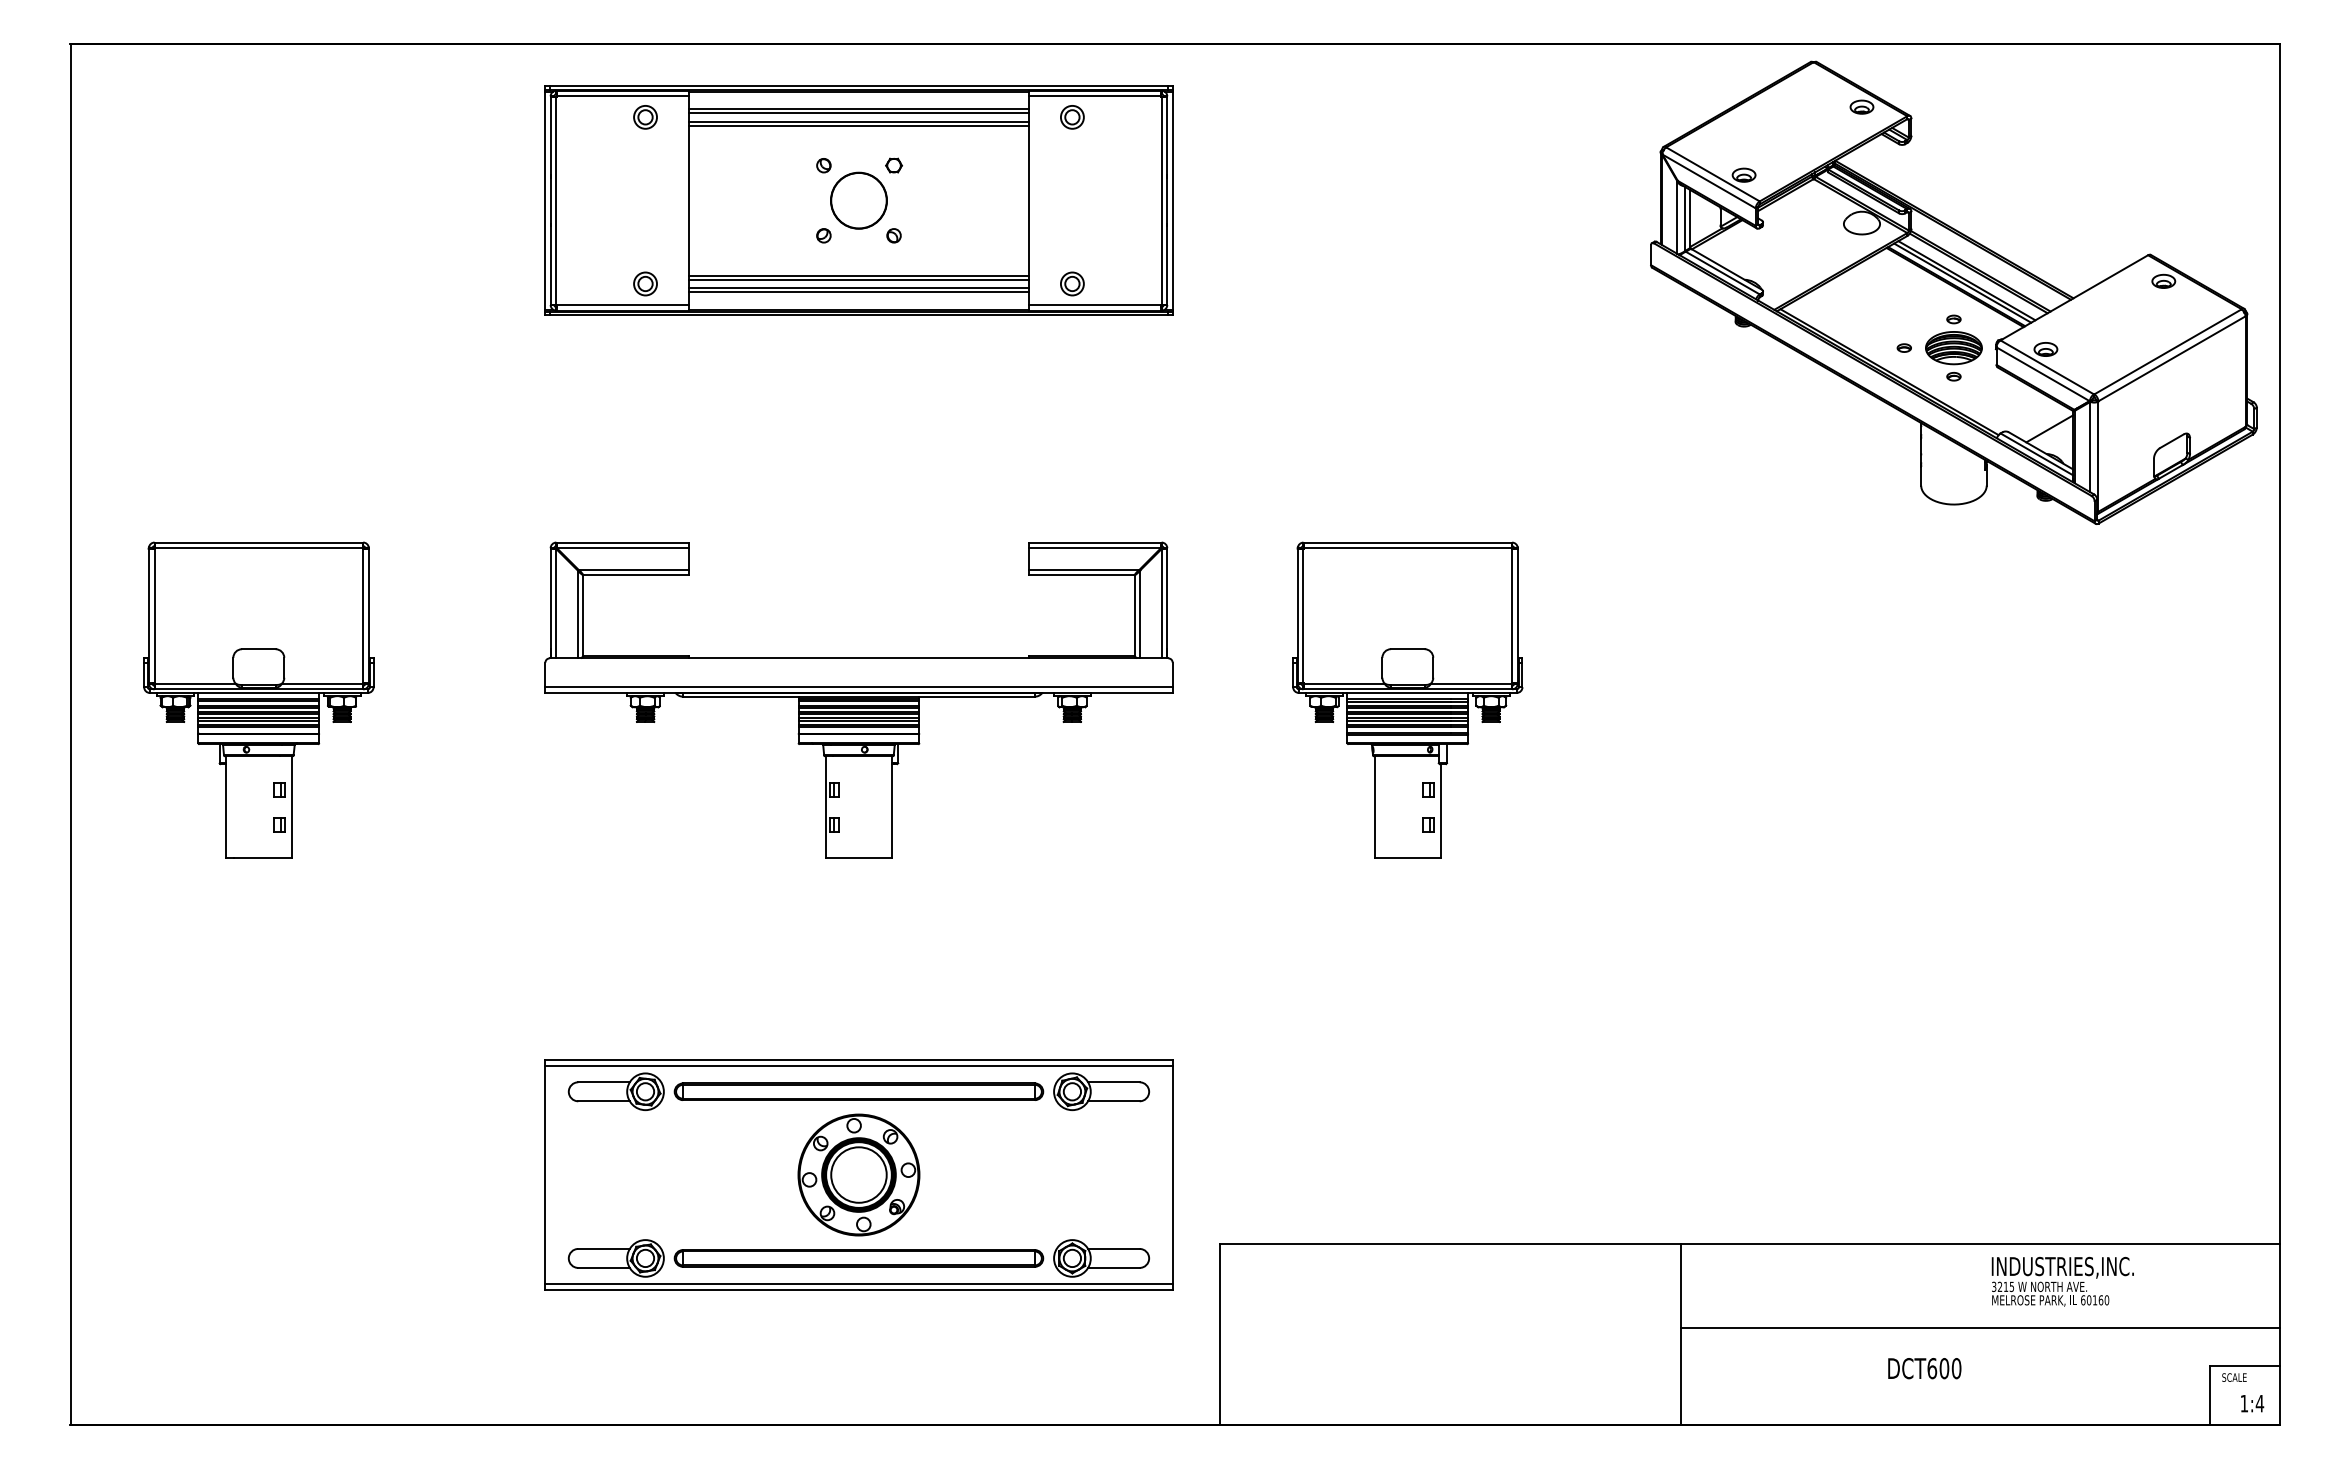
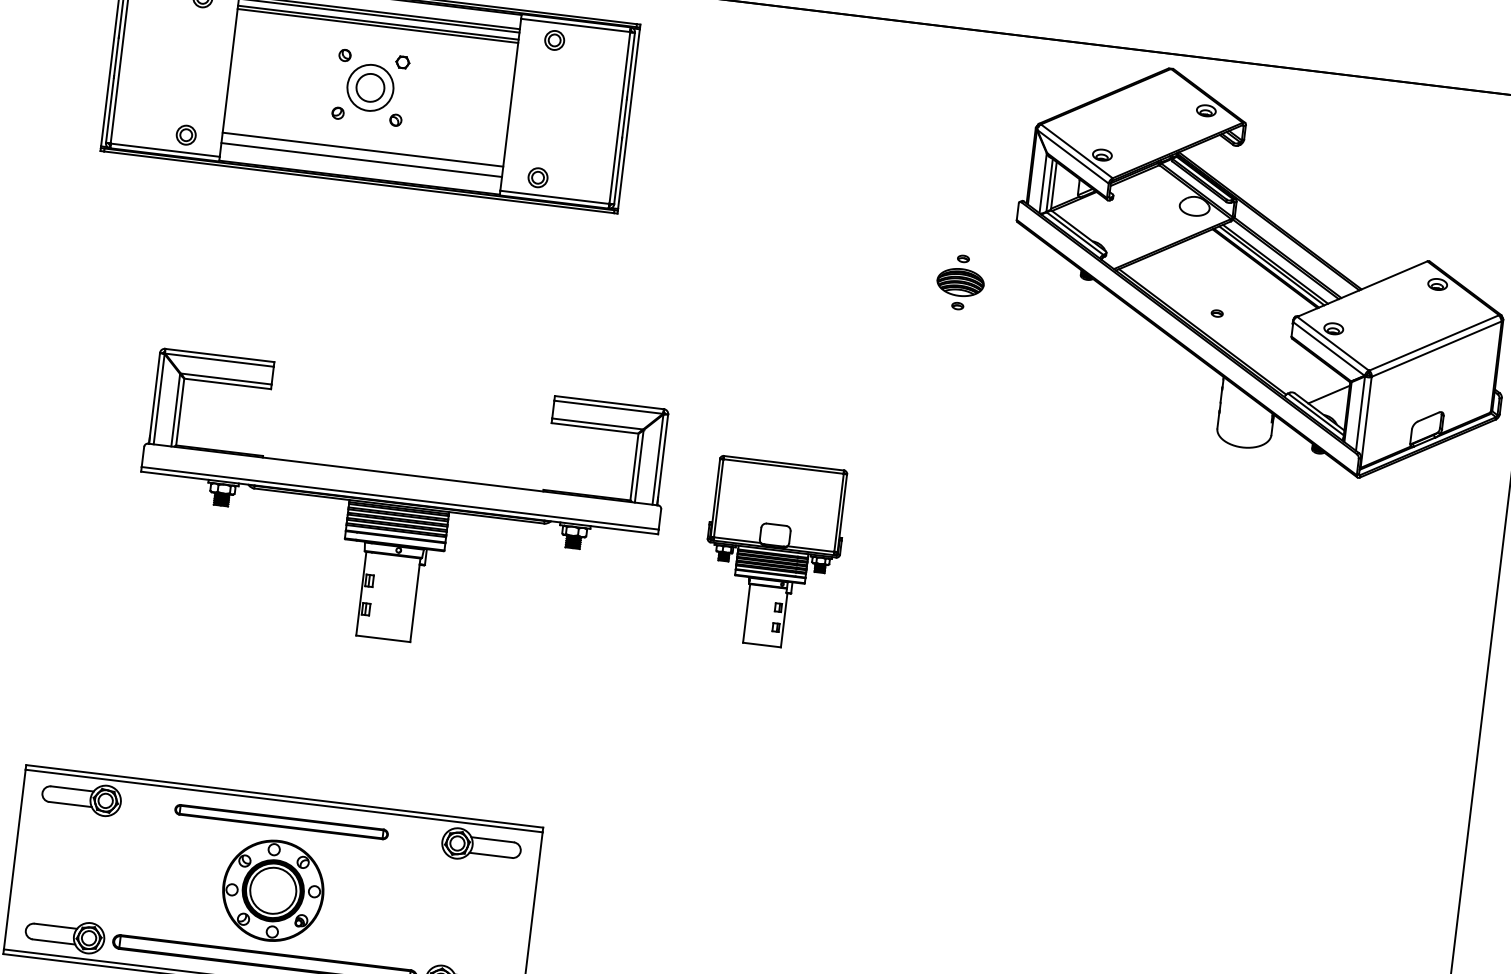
circle: (858, 200) -> (370, 87), size x0.6
line: (858, 279) -> (362, 152), removed
line: (858, 292) -> (360, 163), removed
part: (1953, 347) -> (960, 281), moved
part: (858, 699) -> (398, 508), moved
part: (1407, 699) -> (772, 553), size x0.7
part: (858, 1091) -> (281, 821), size x0.7

